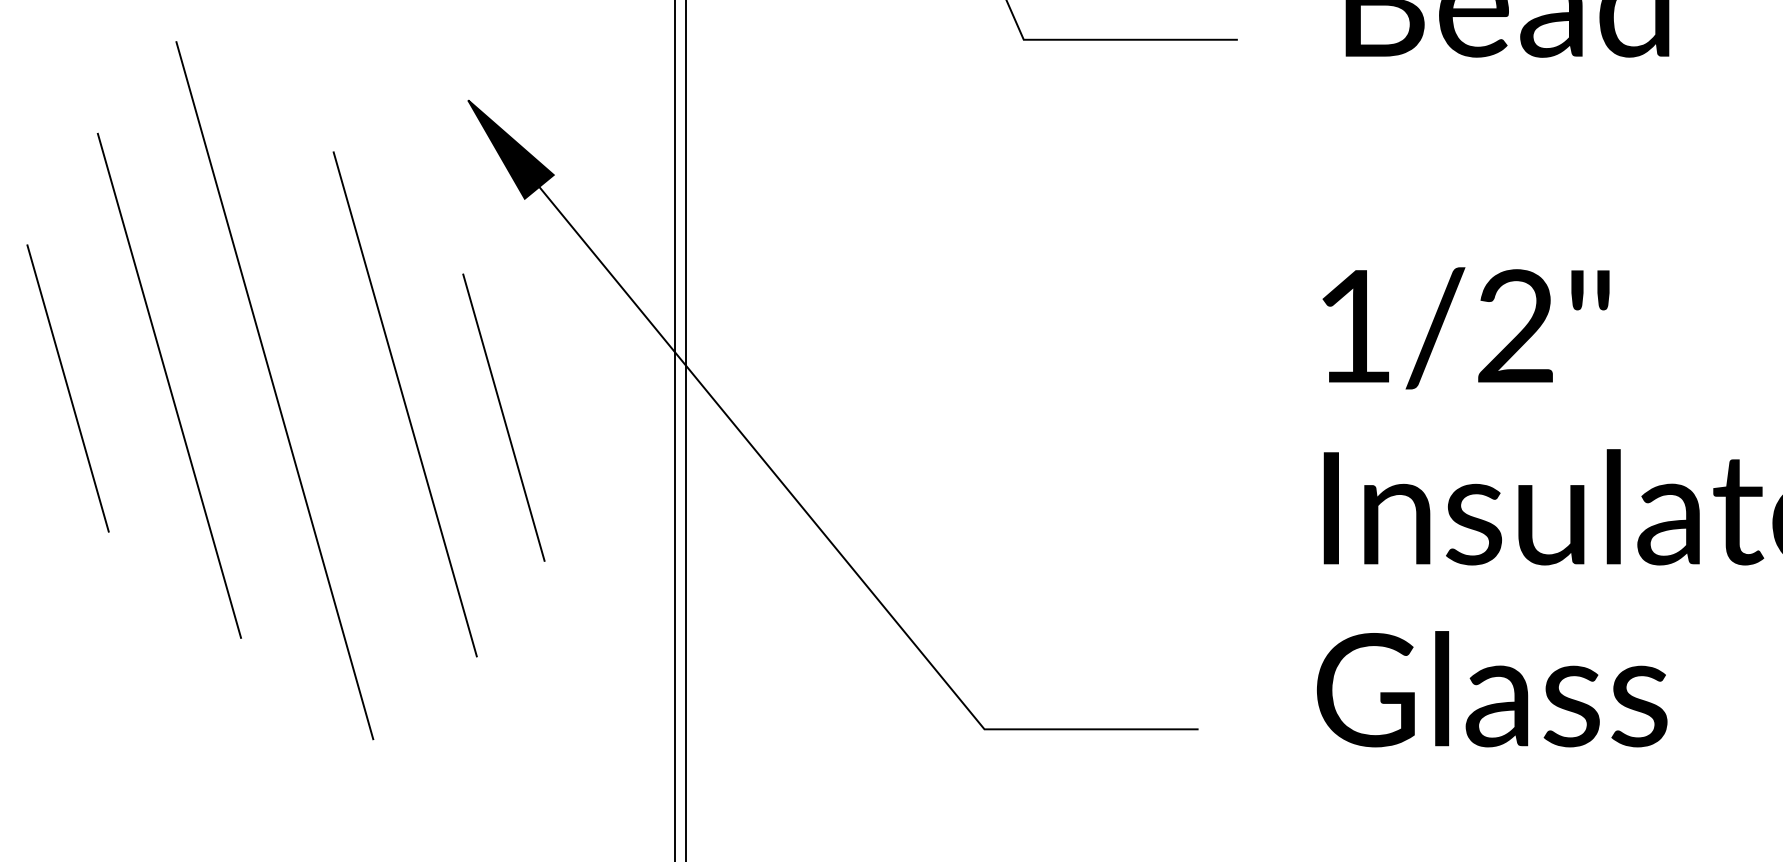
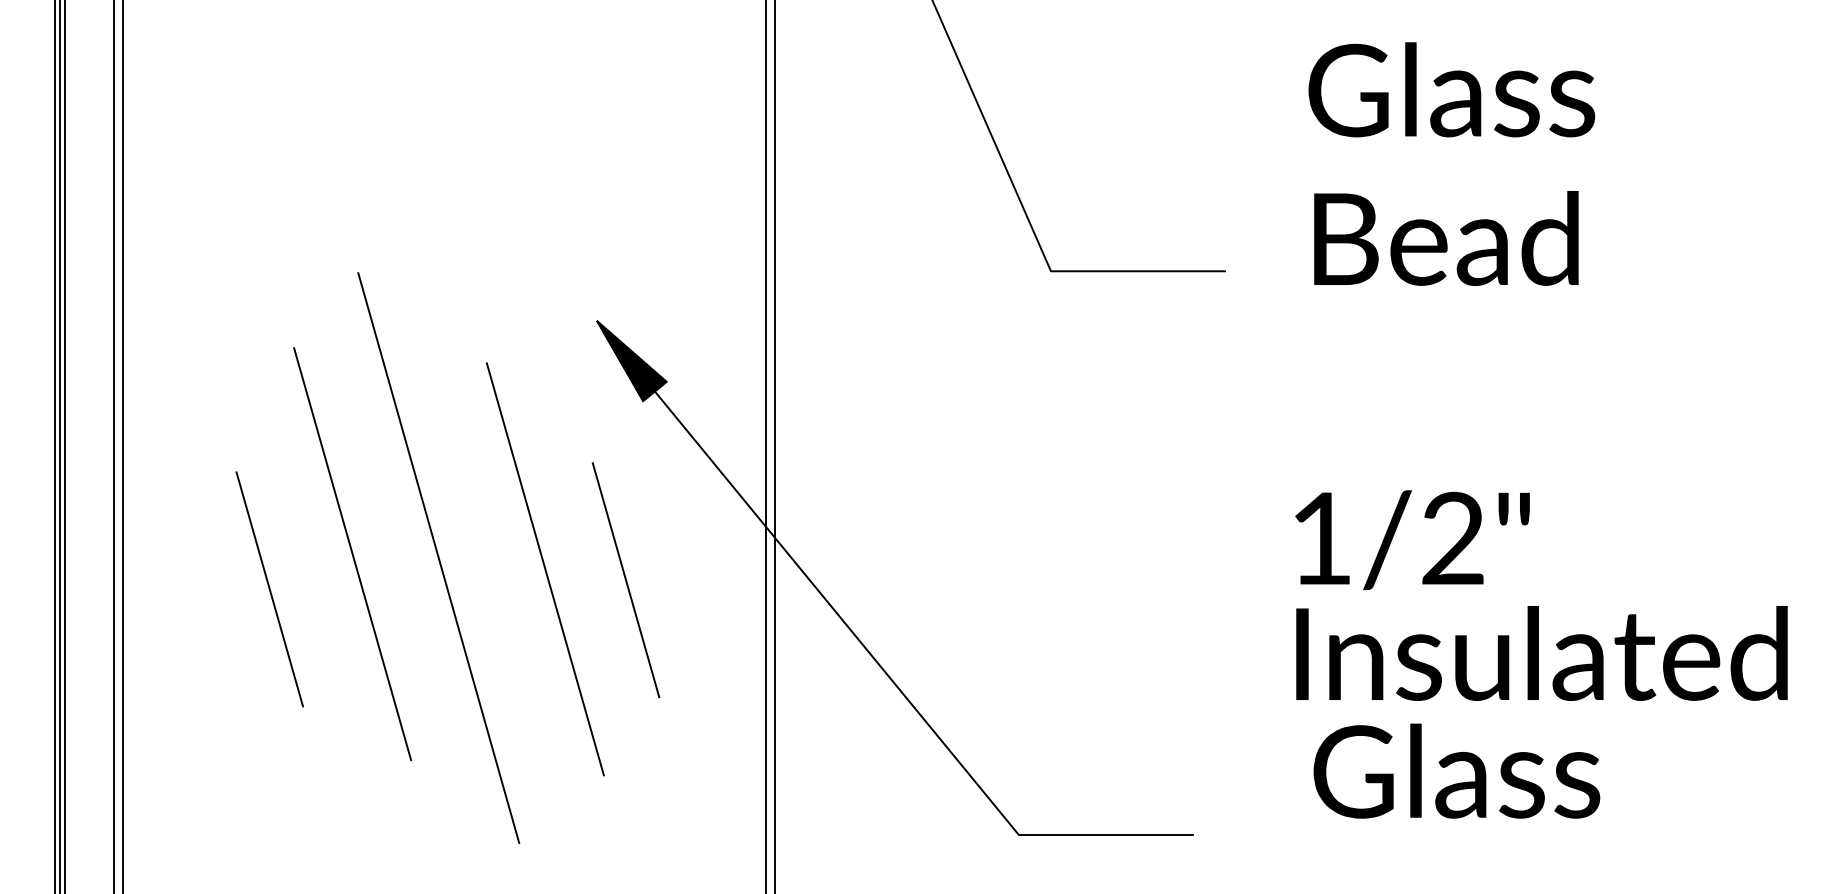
text: (1466, 328) -> (1412, 540), moved
line: (67, 388) -> (269, 589), moved
text: (1491, 688) -> (1456, 770), moved

